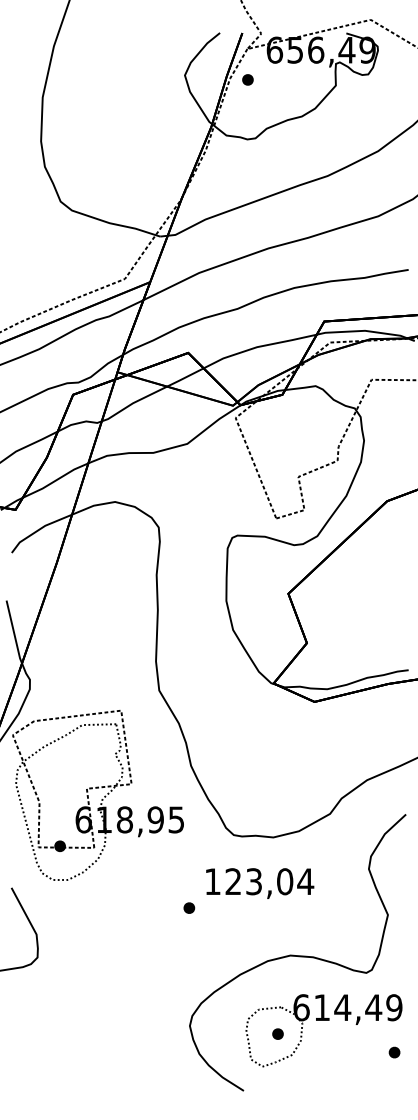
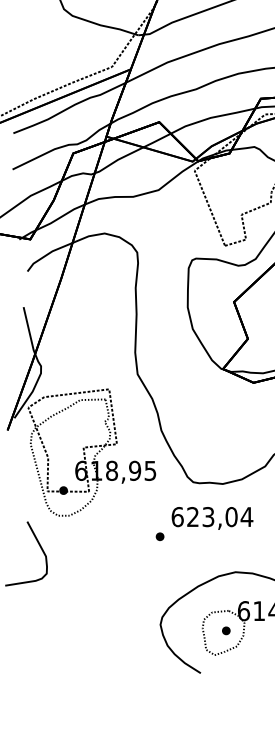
text: (213, 881) -> (178, 516), 123,04 -> 623,04

